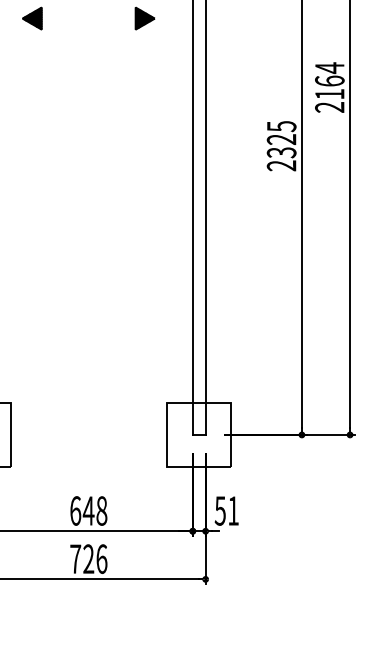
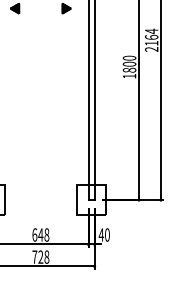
text: (281, 144) -> (129, 66), 2325 -> 1800
text: (224, 509) -> (103, 234), 51 -> 40
text: (101, 557) -> (46, 256), 726 -> 728

